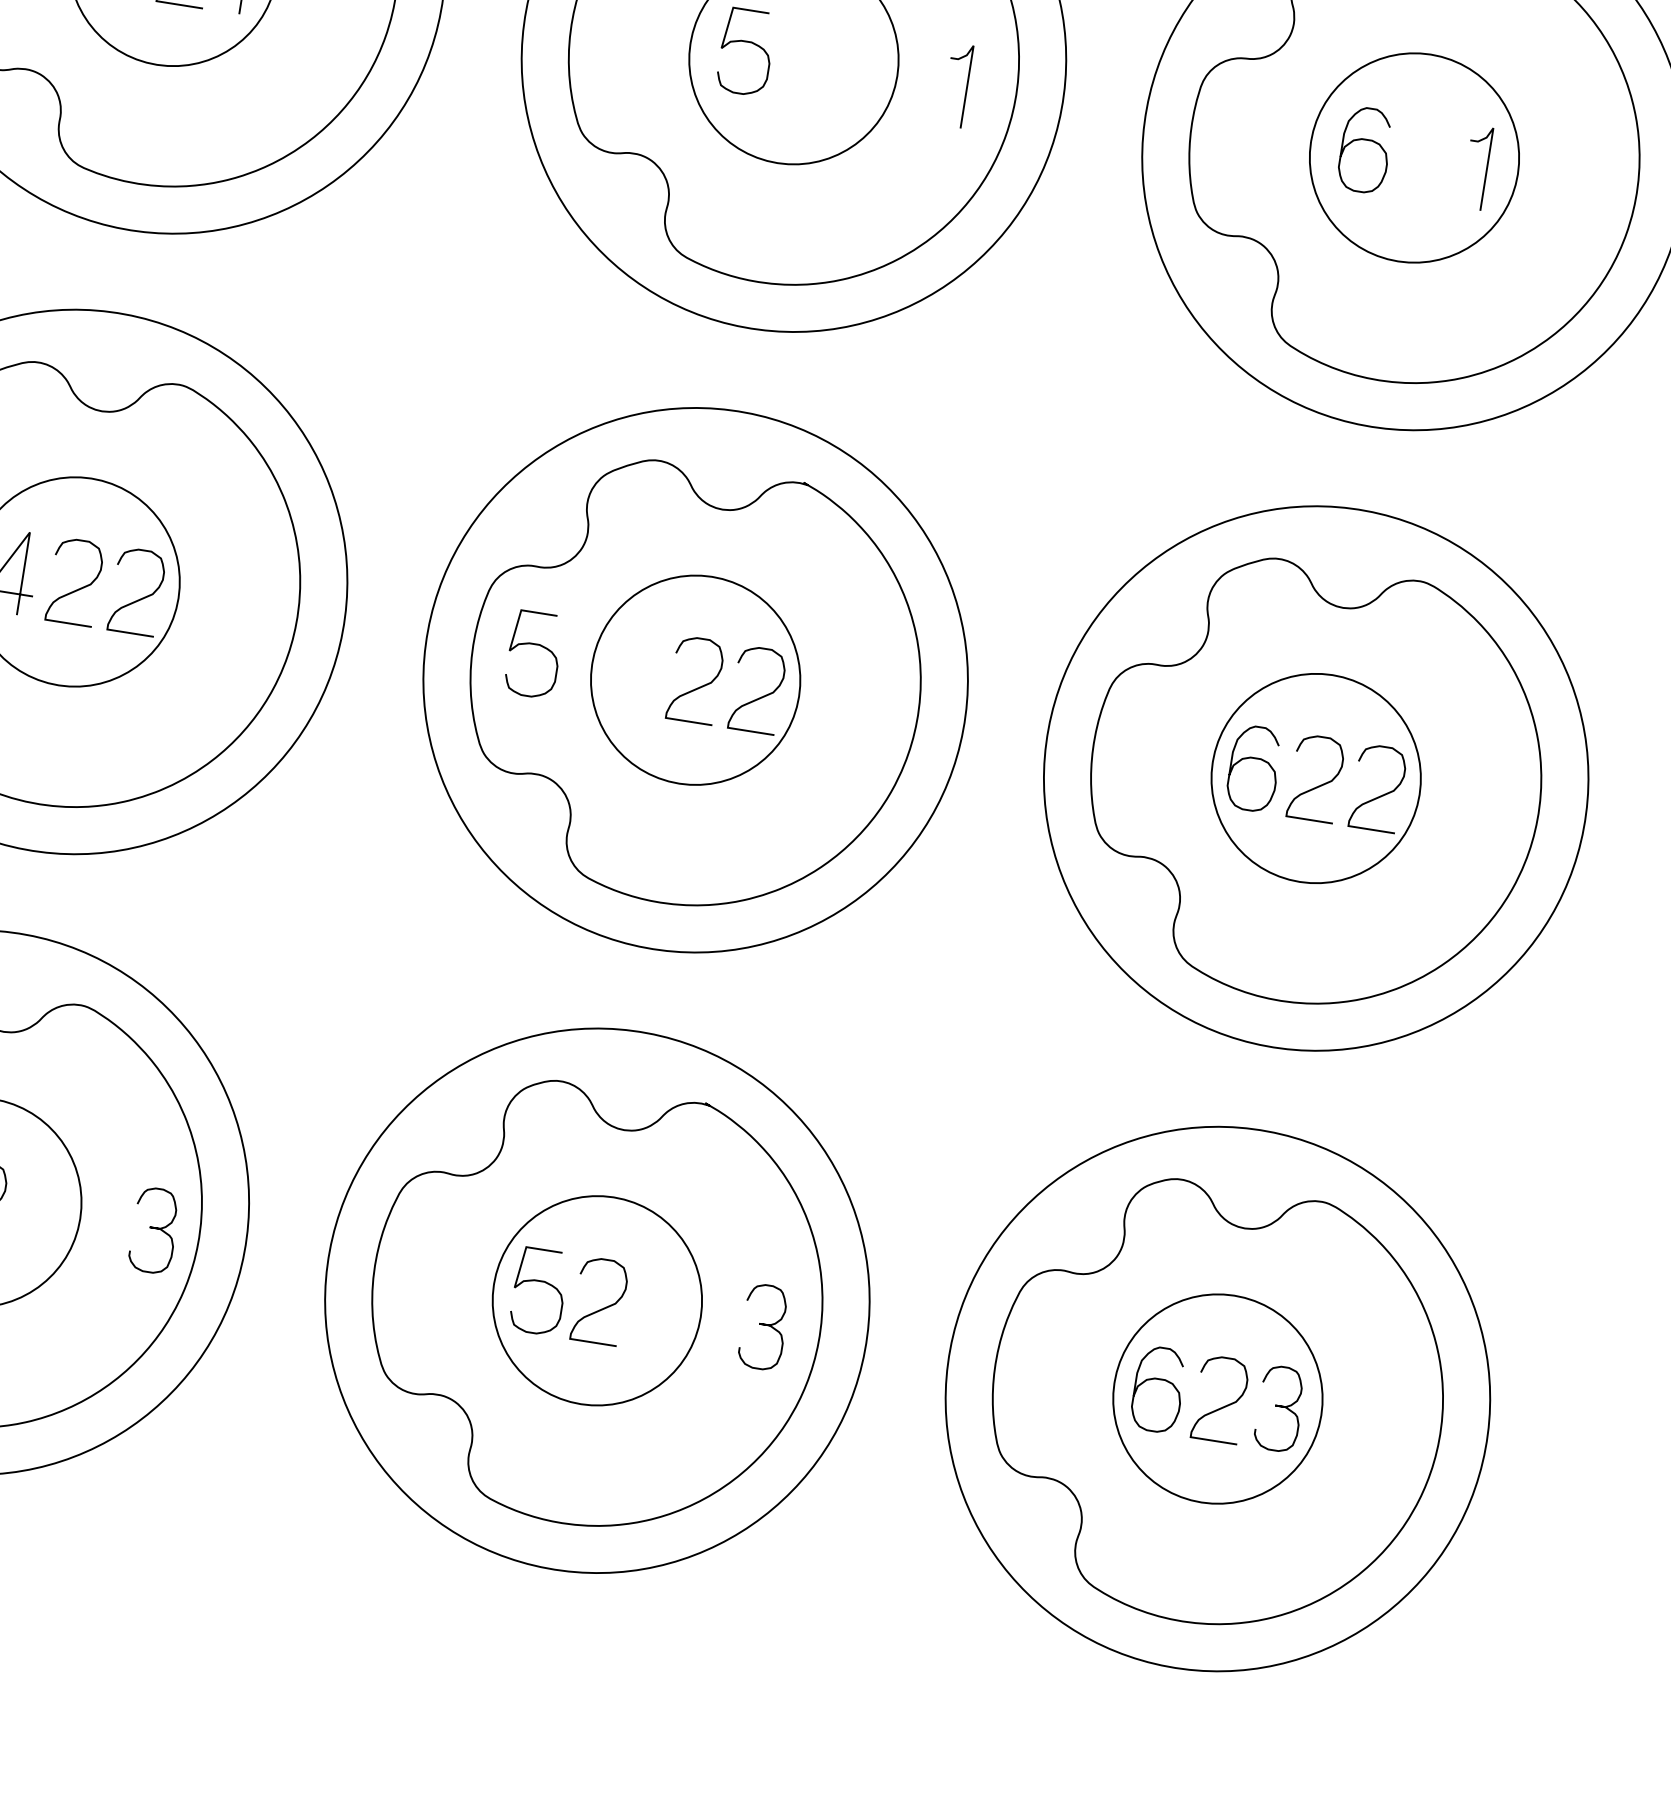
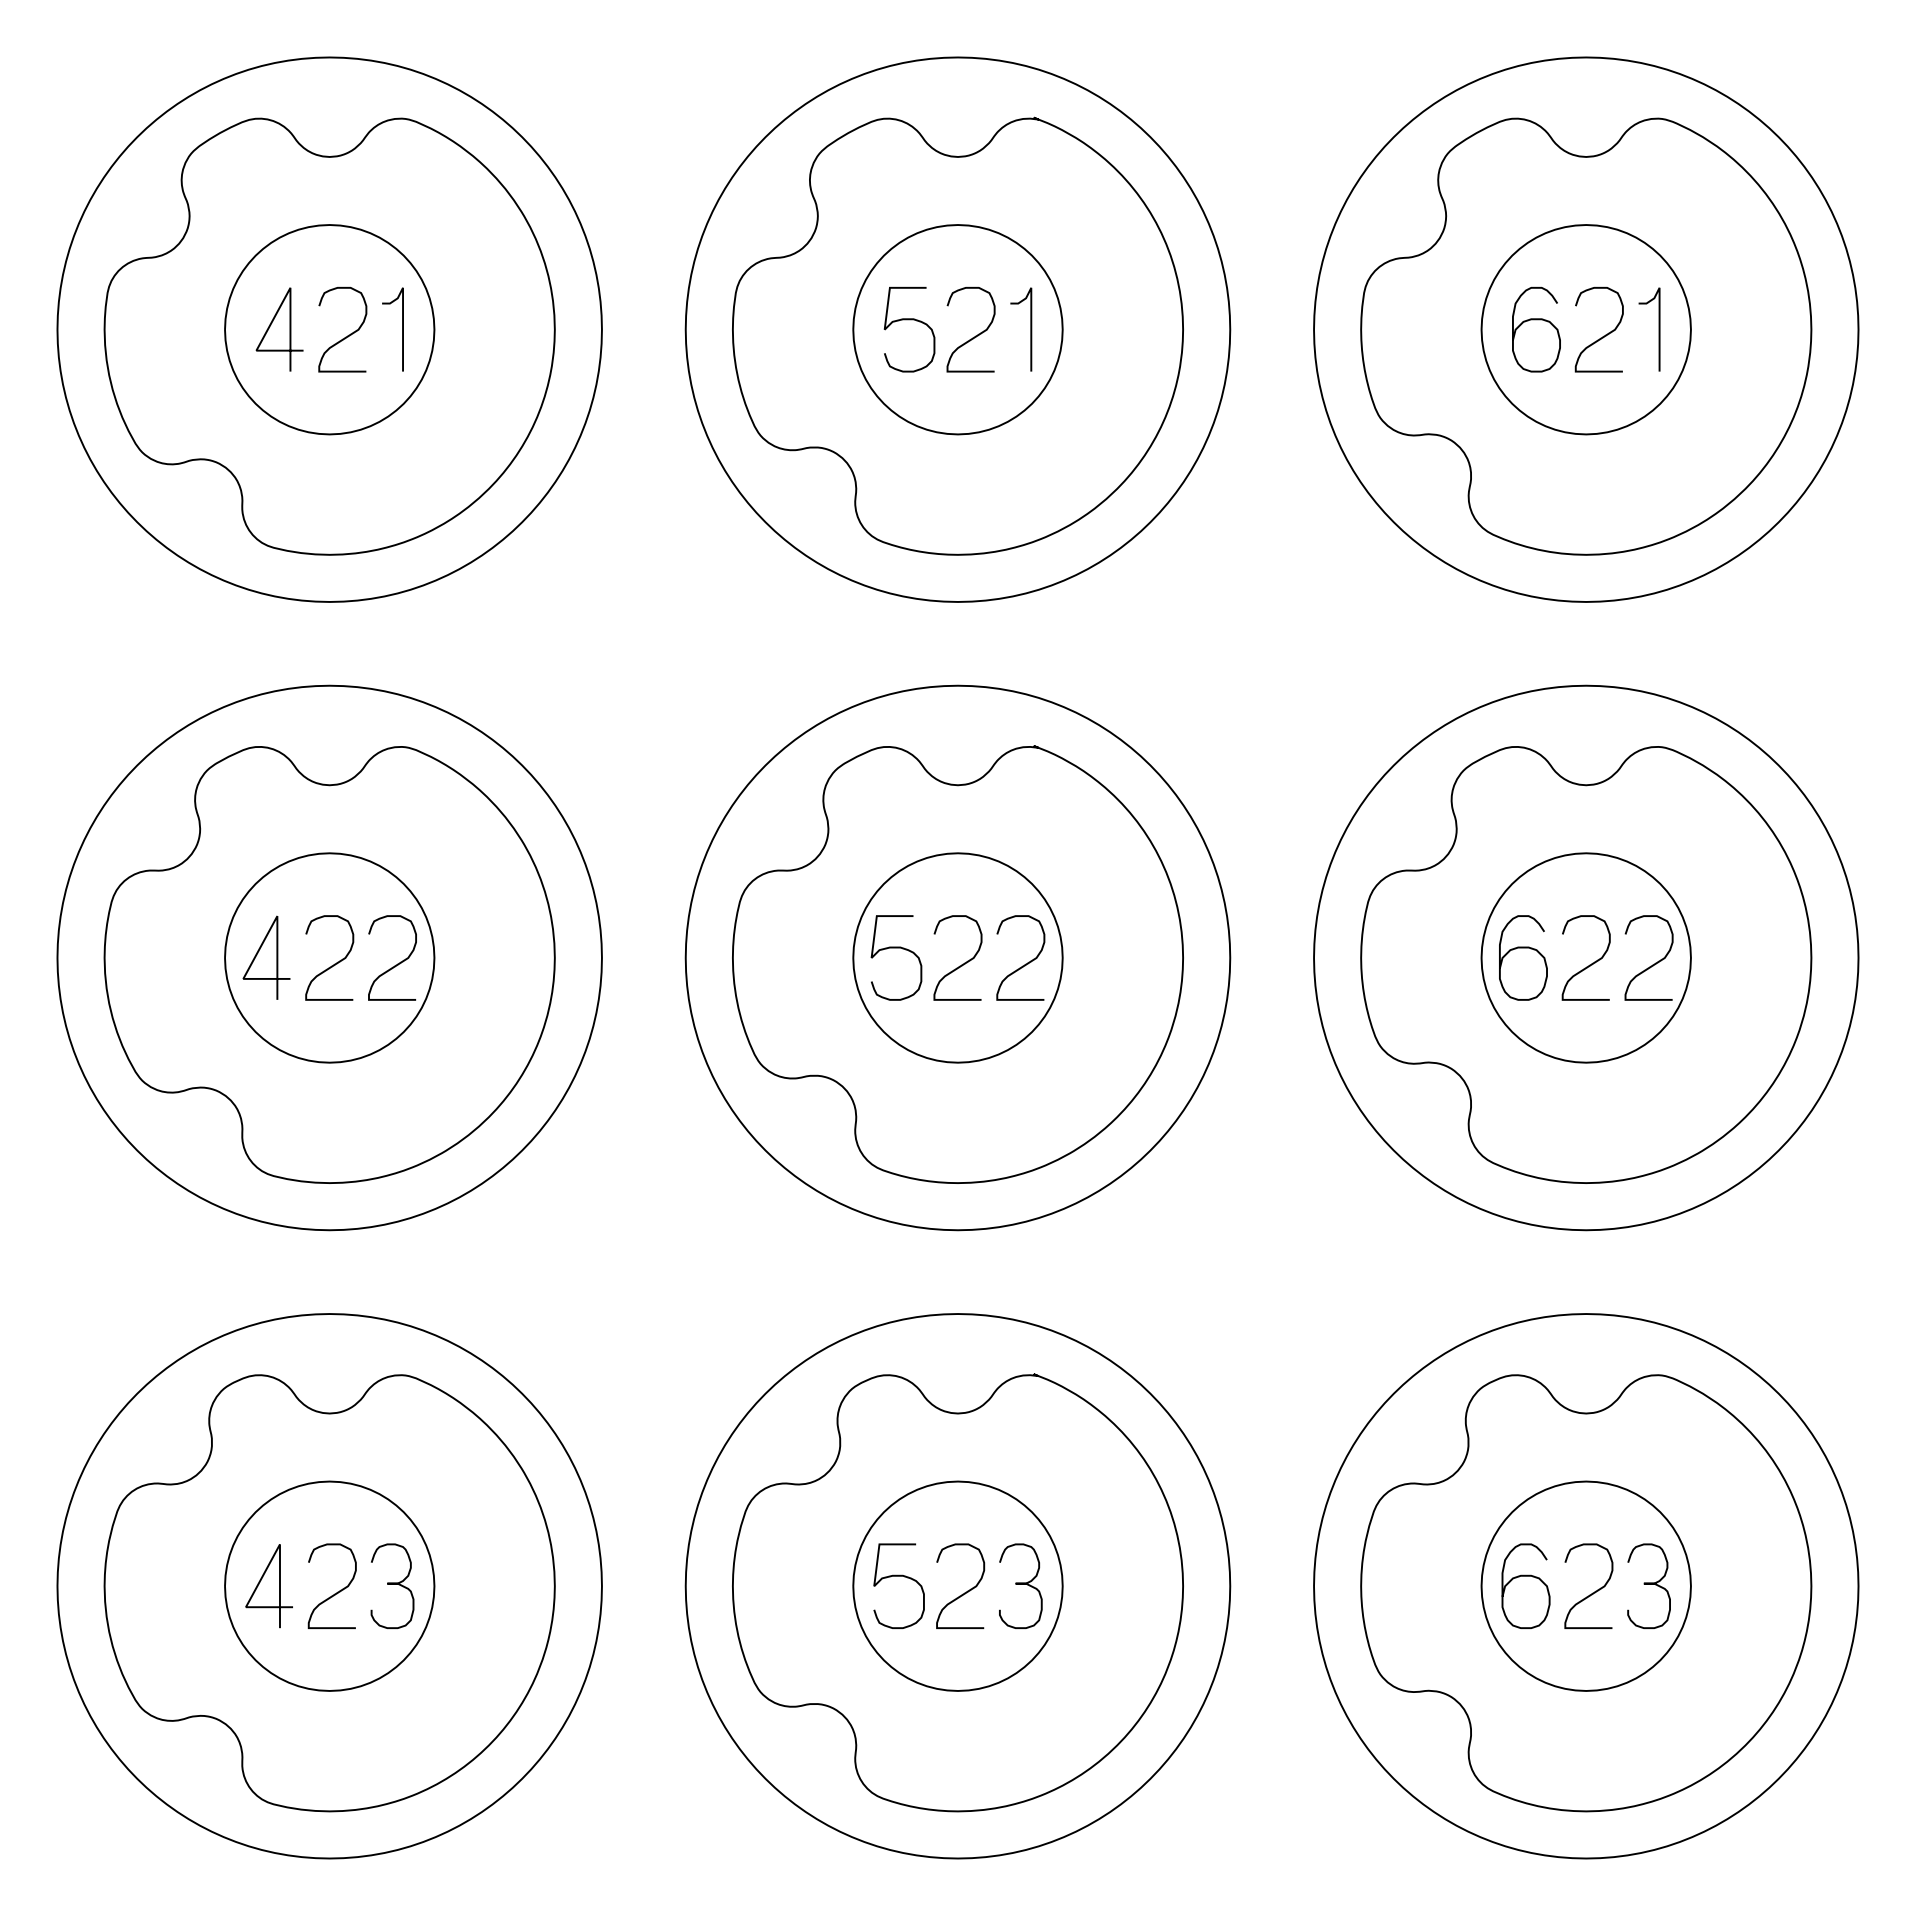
curve: (810, 68) -> (975, 335), added
curve: (966, 86) -> (1030, 329), moved
curve: (1429, 167) -> (1602, 336), added
curve: (535, 645) -> (896, 948), moved
curve: (154, 1228) -> (392, 1584), moved
curve: (764, 1325) -> (1020, 1584), moved

